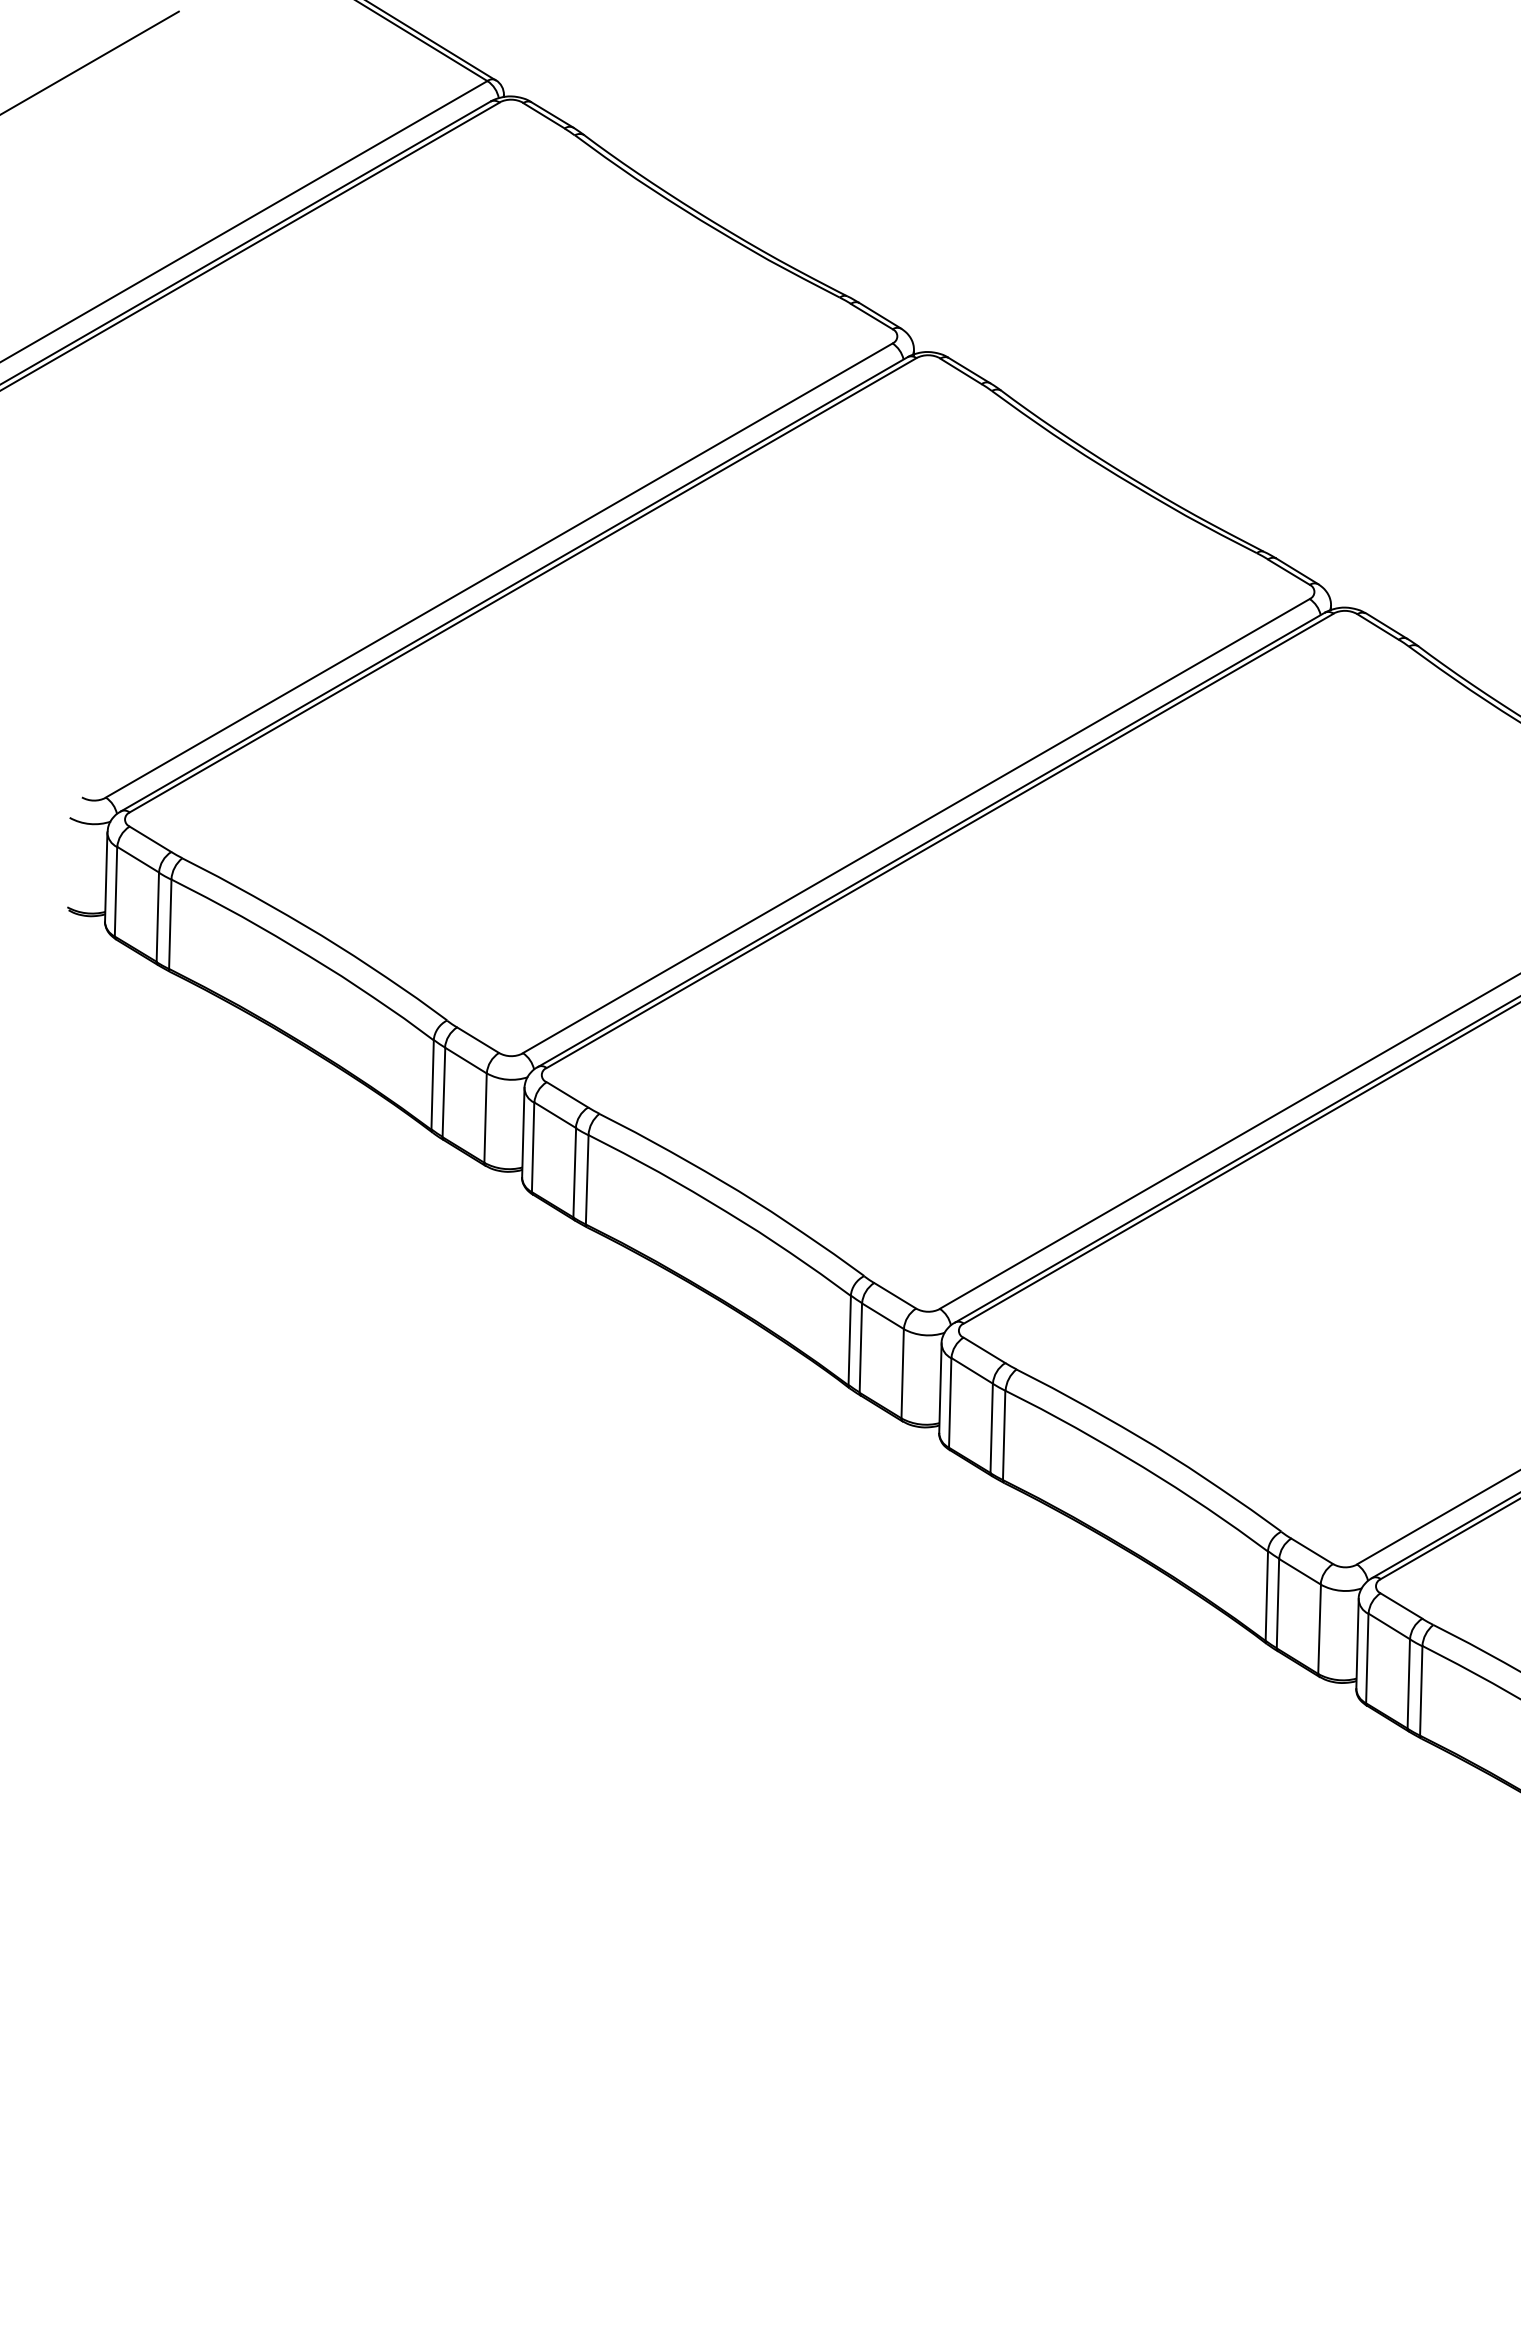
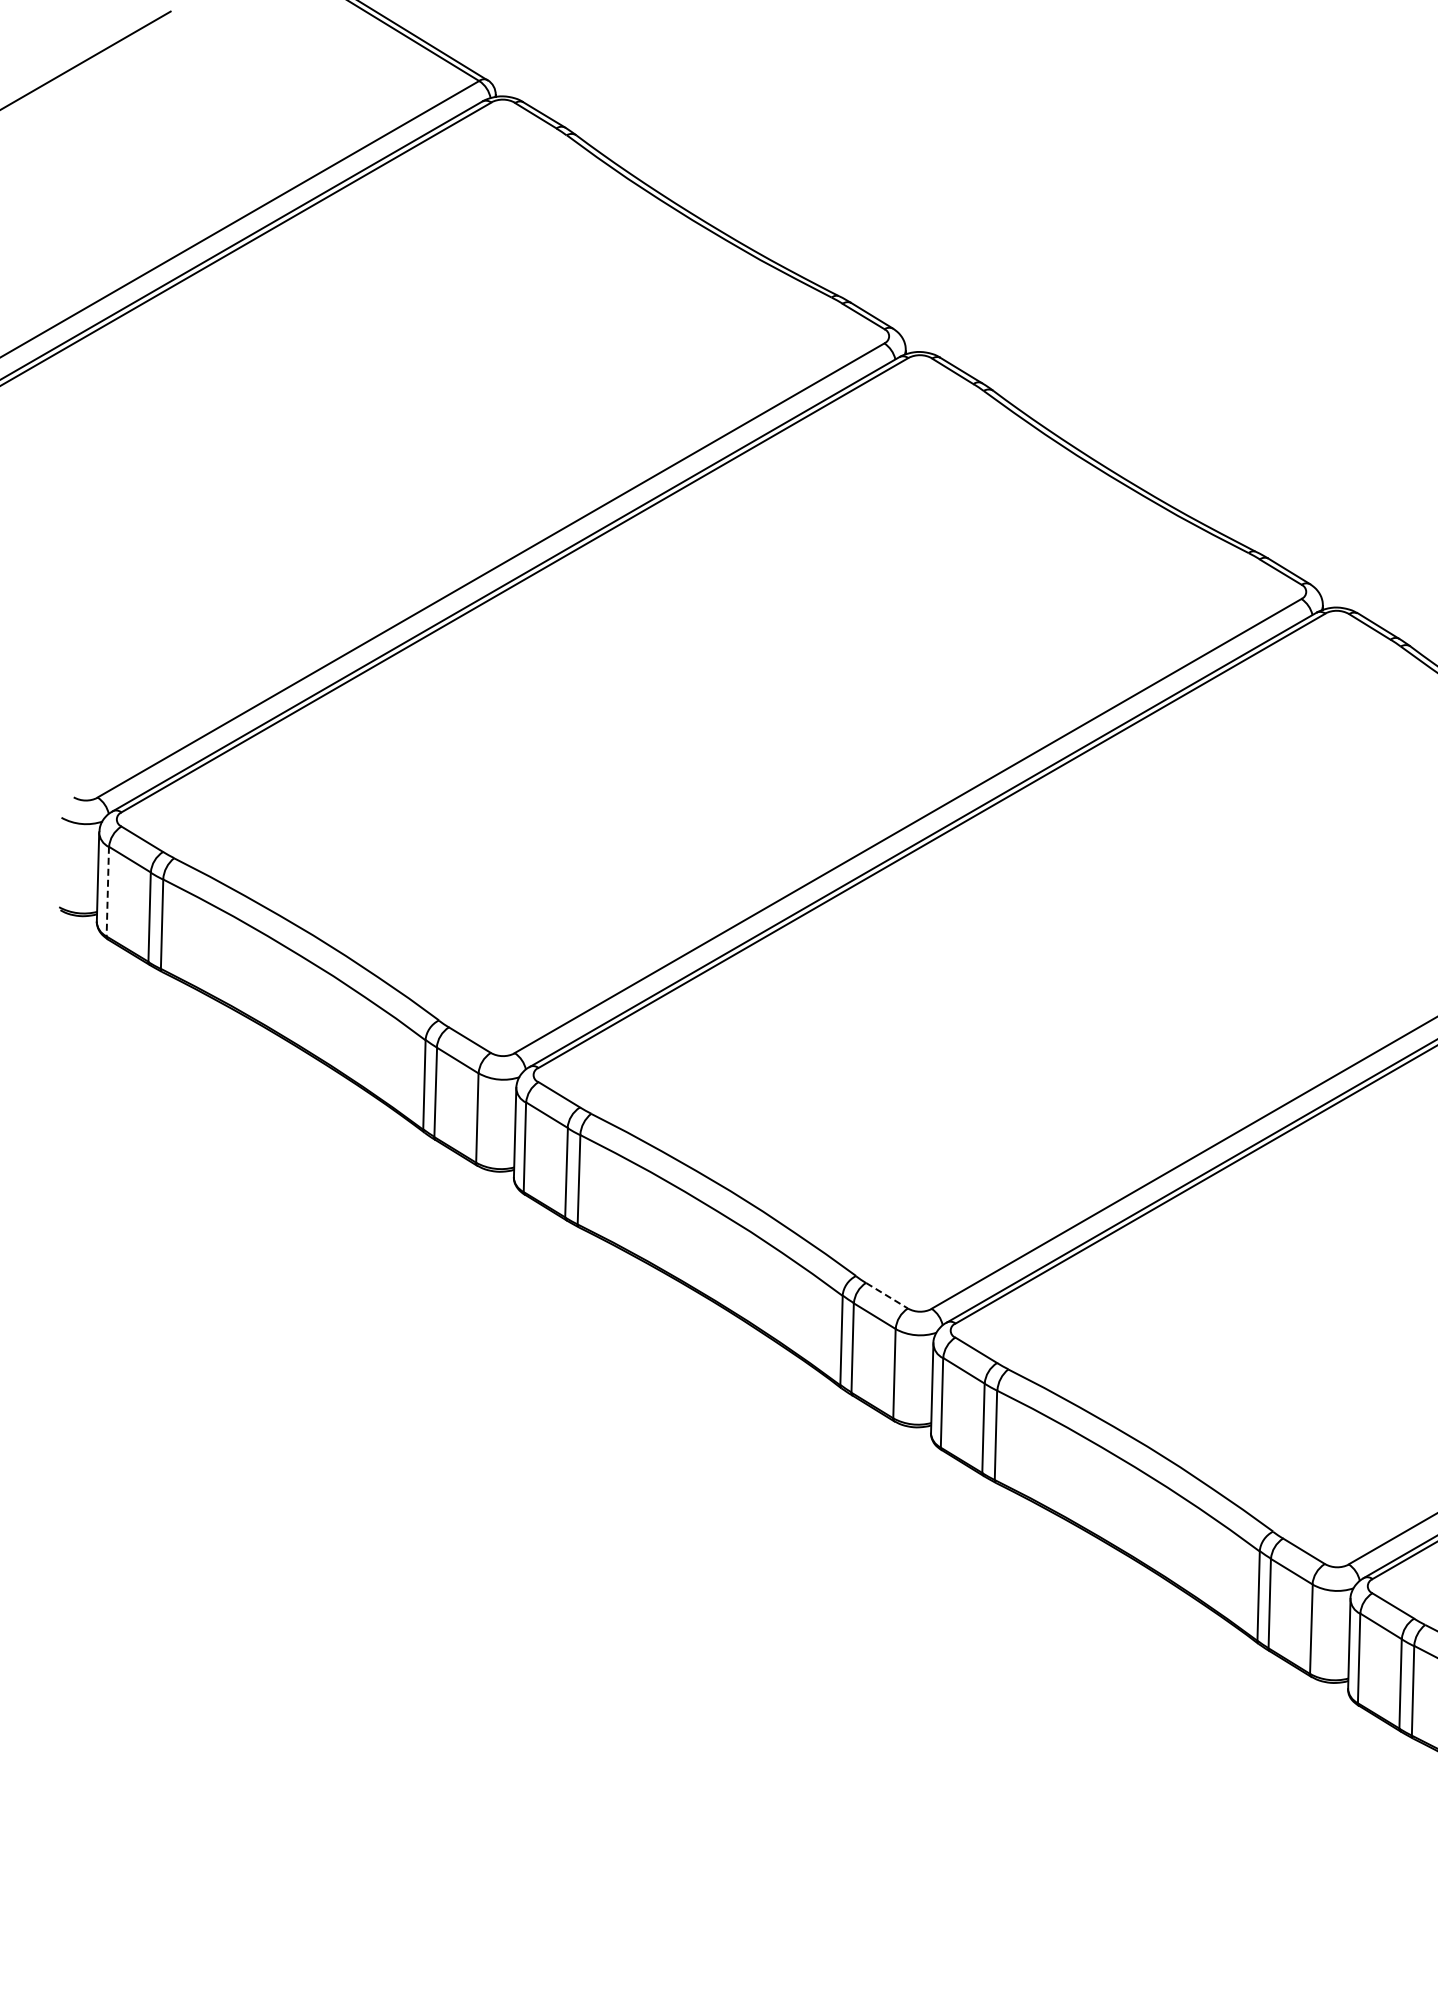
line: (116, 891) -> (108, 891), solid -> dashed
line: (895, 1296) -> (887, 1296), solid -> dashed

